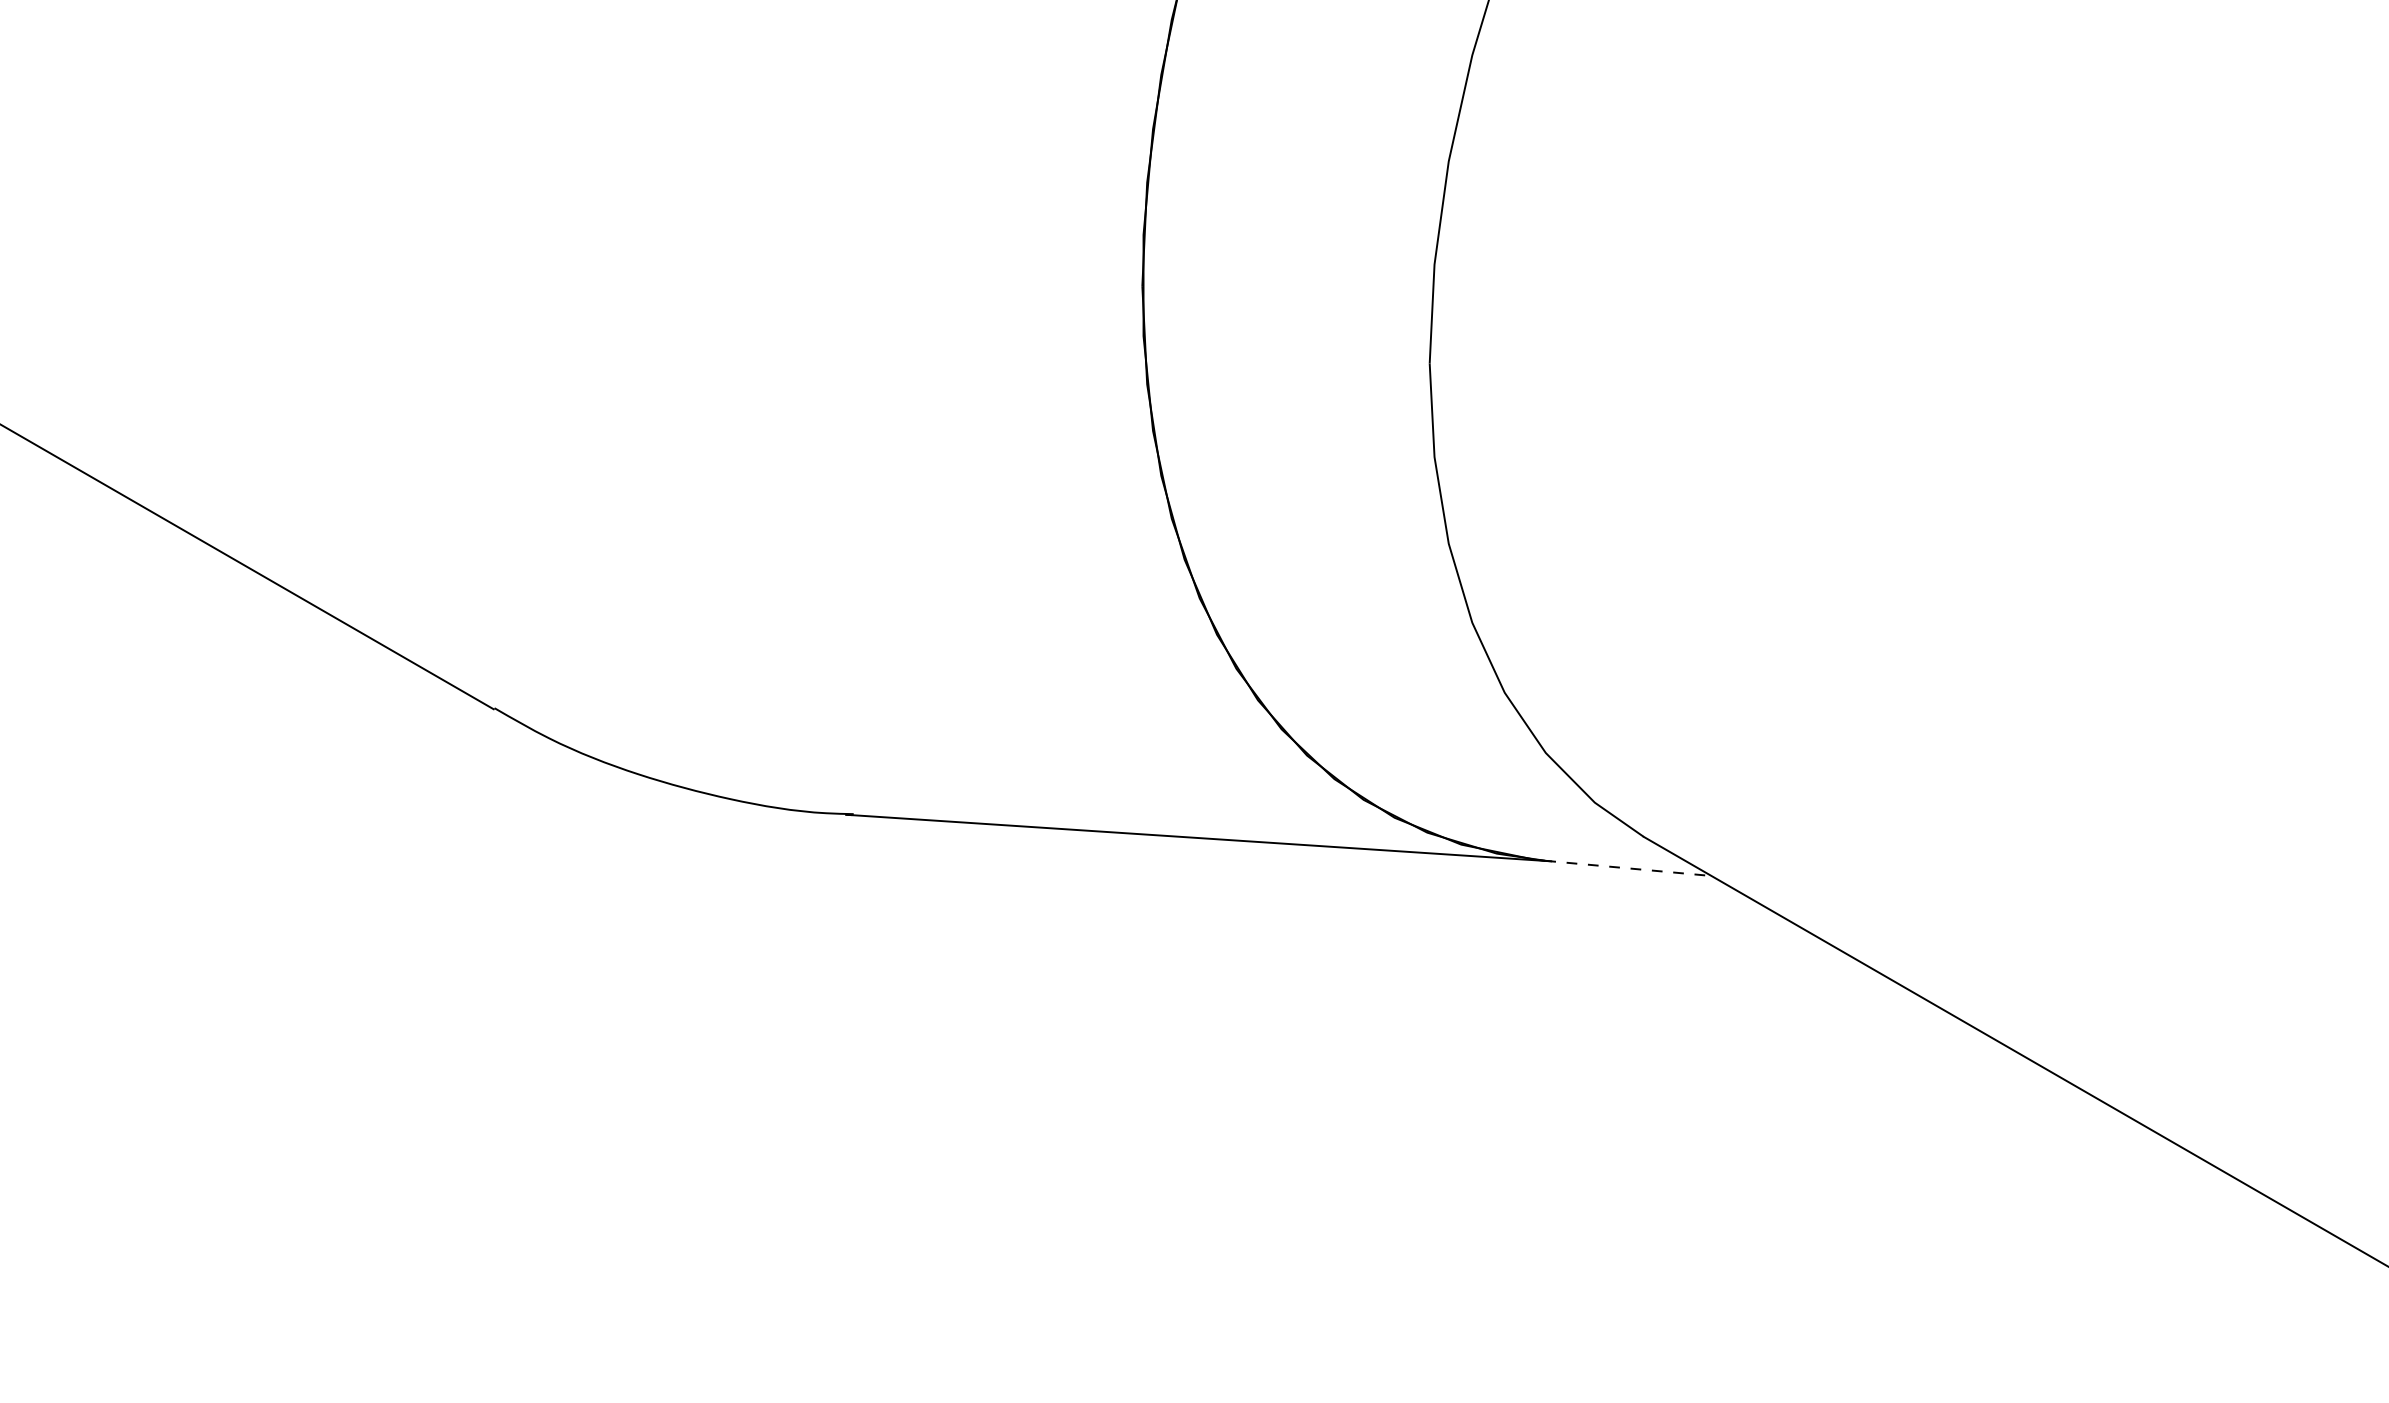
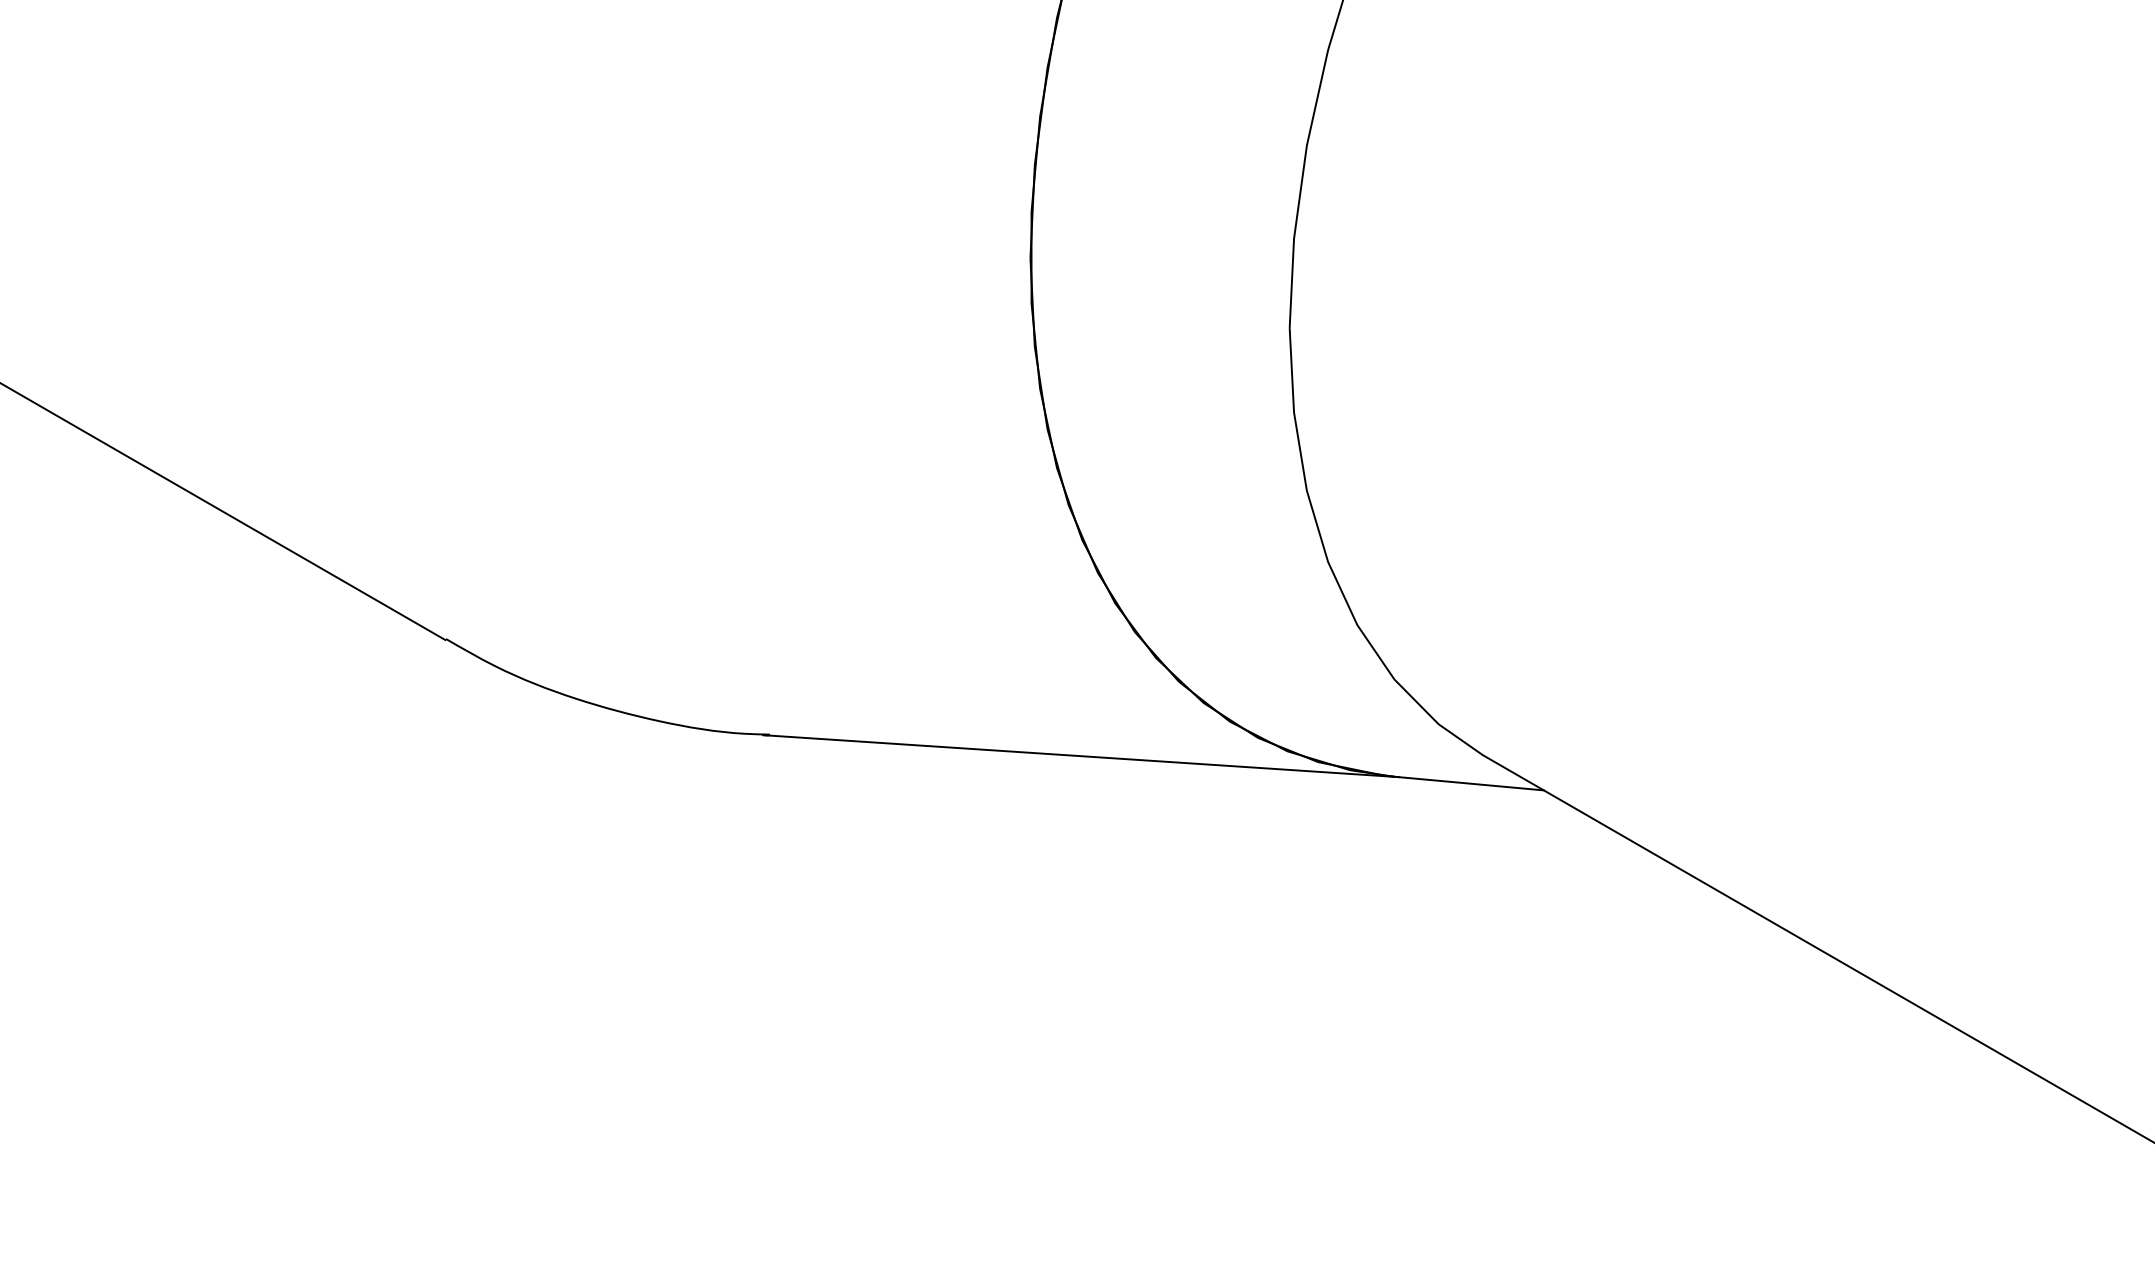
line: (1629, 868) -> (1469, 783), dashed -> solid

